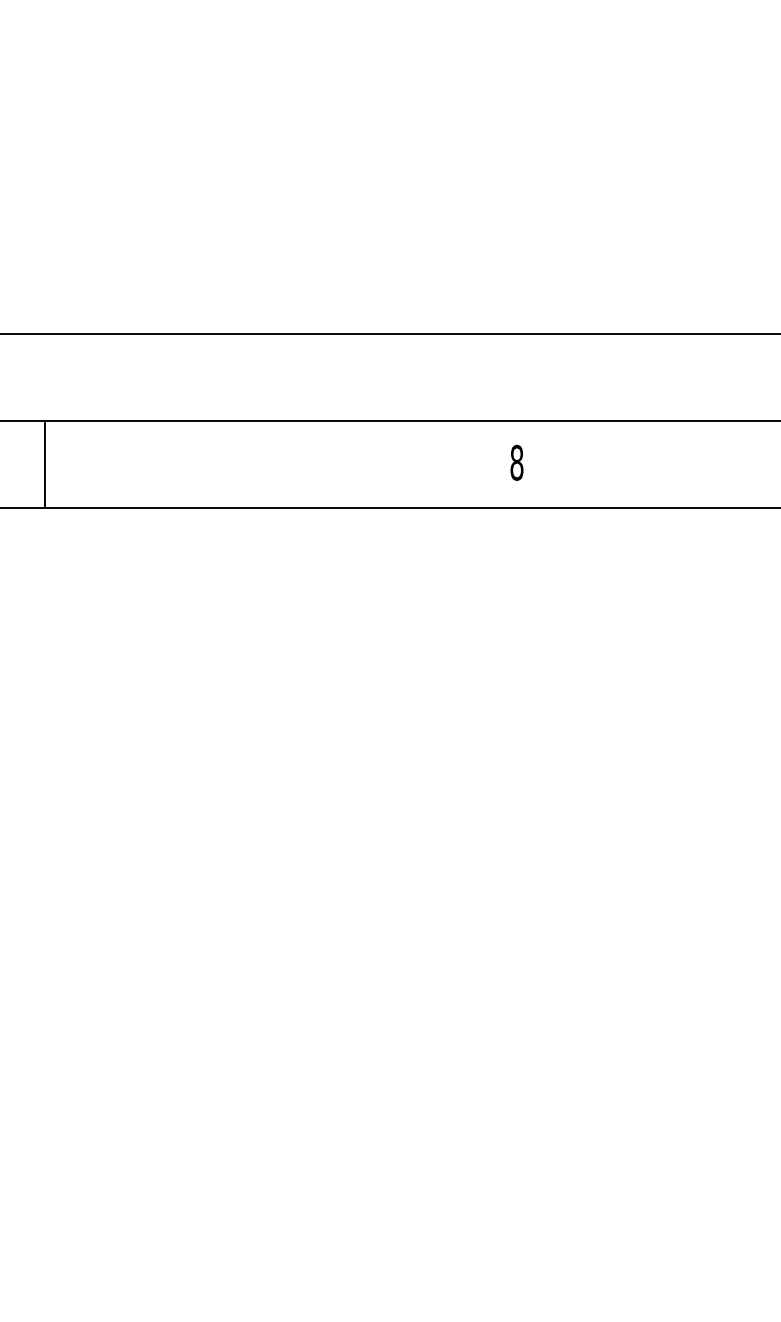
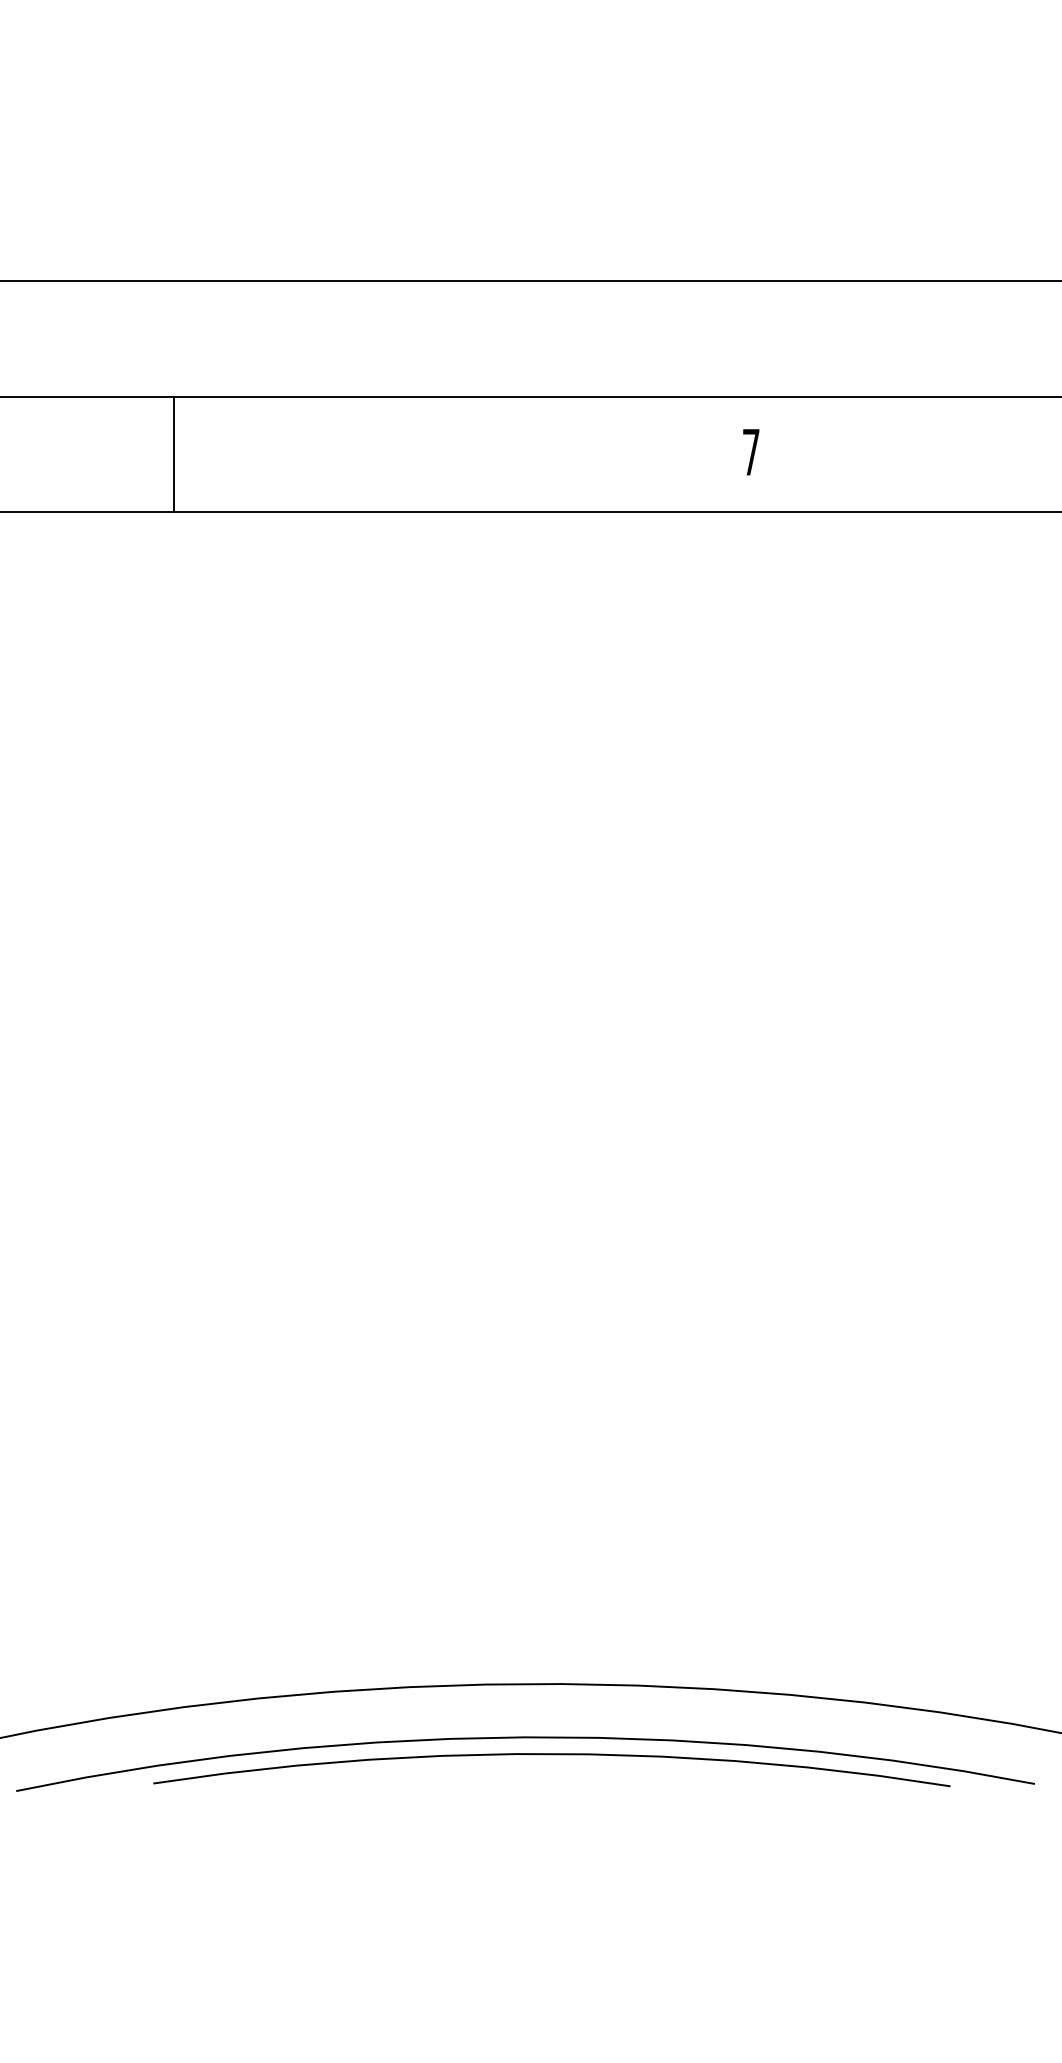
text: (516, 462) -> (750, 452), 8 -> 7
line: (44, 464) -> (173, 454), moved

